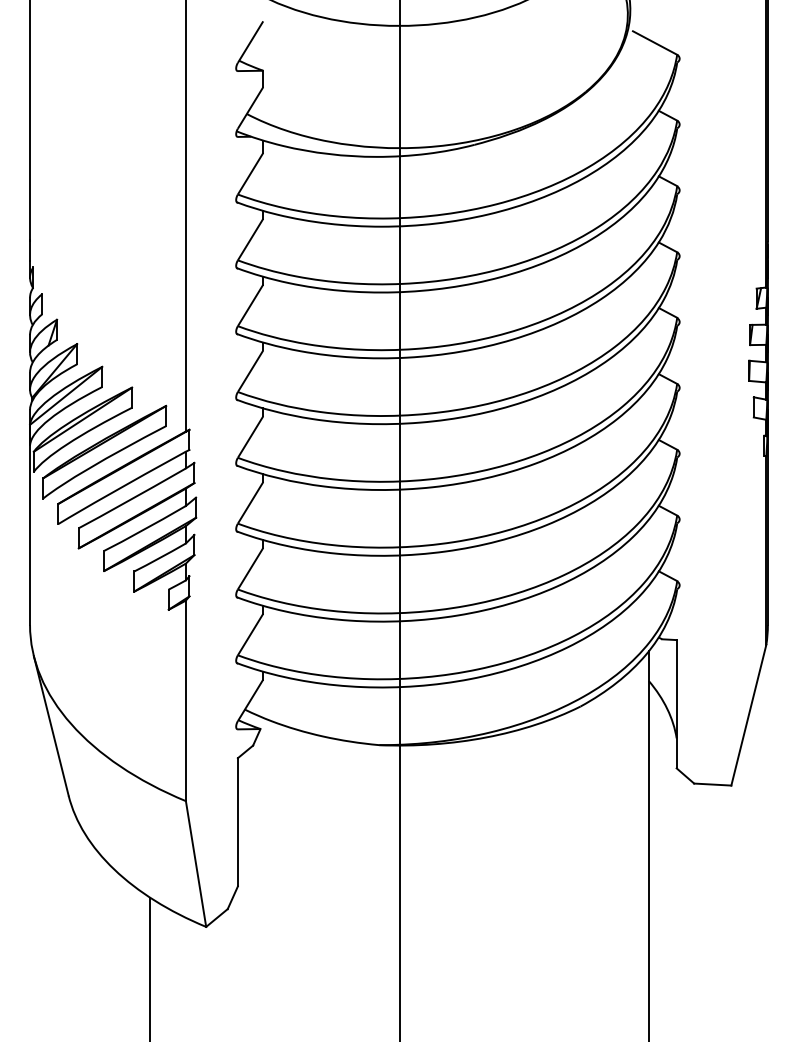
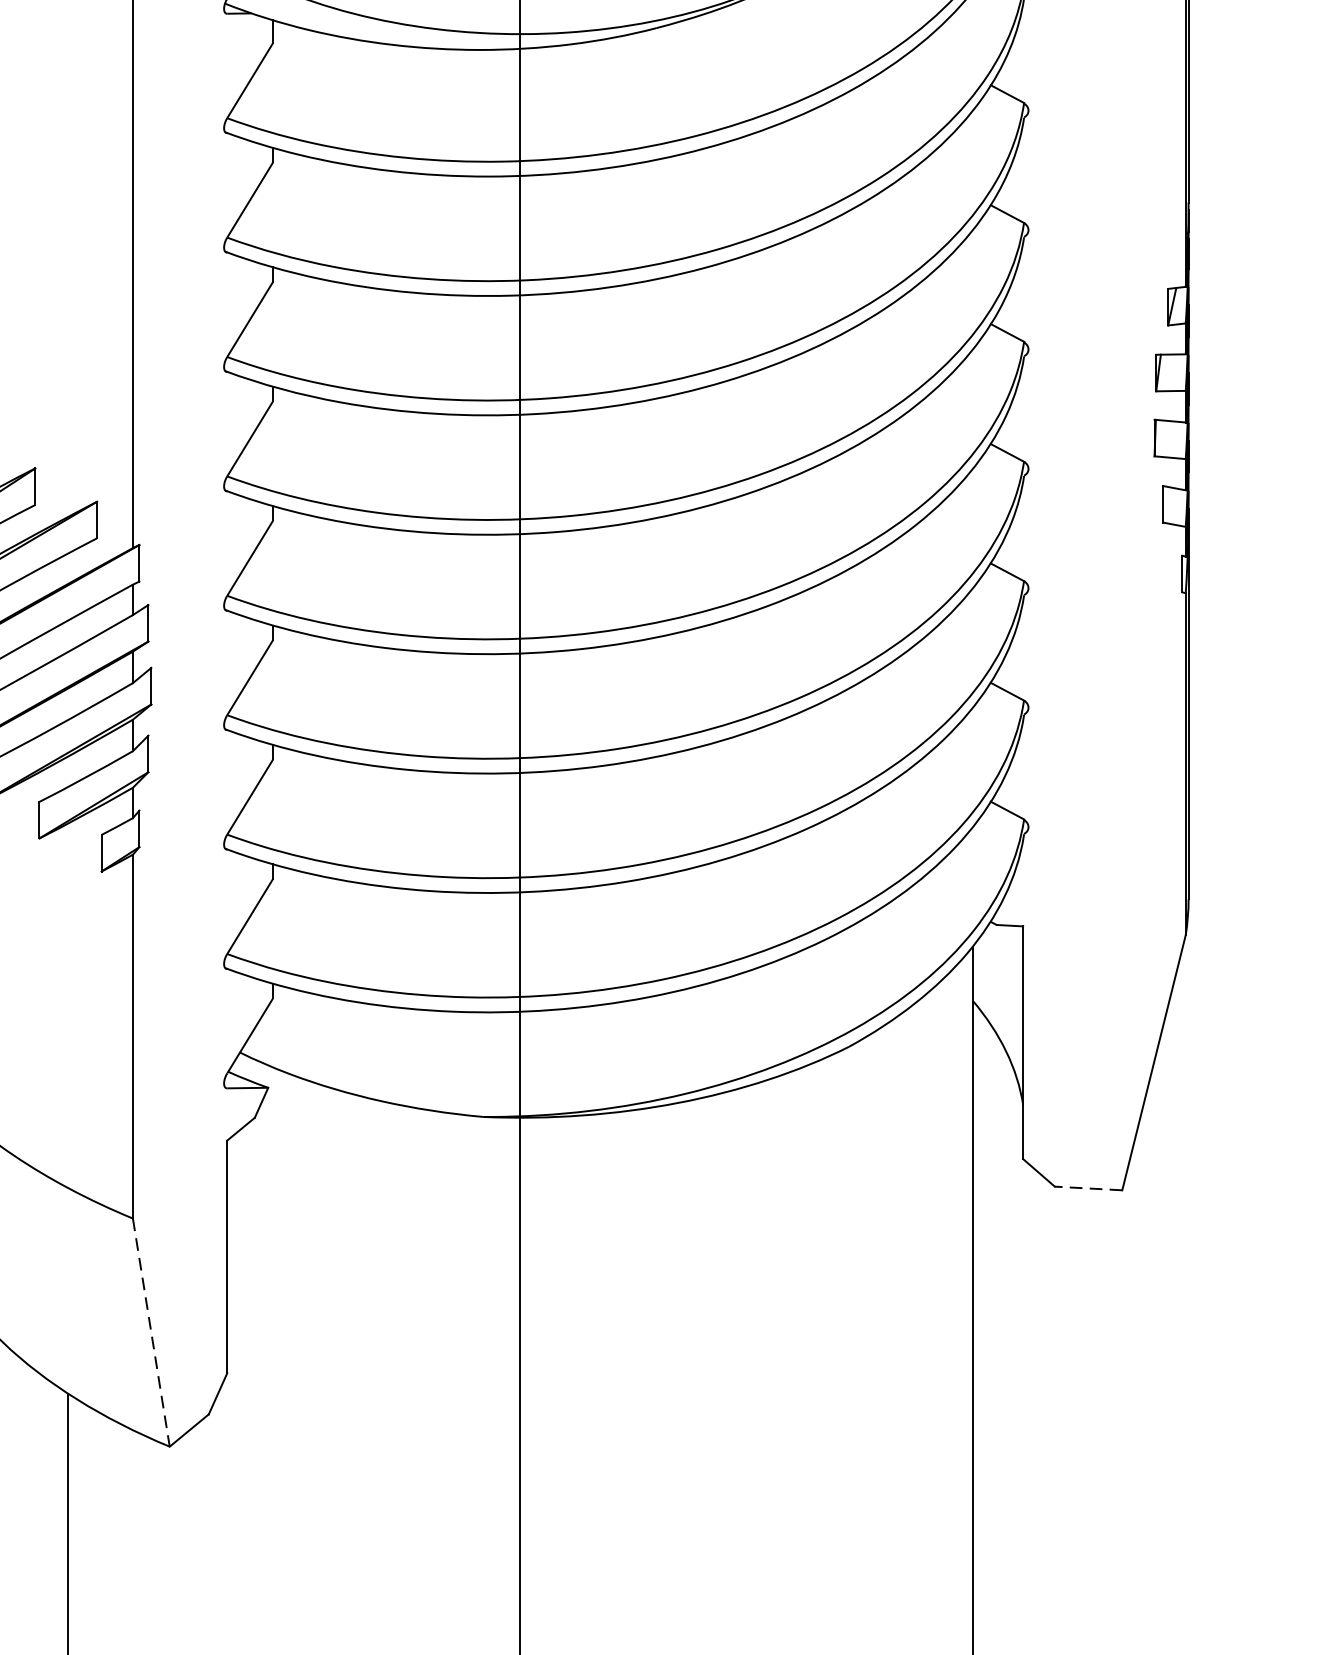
line: (712, 784) -> (1088, 1188), solid -> dashed
line: (196, 864) -> (152, 1333), solid -> dashed

